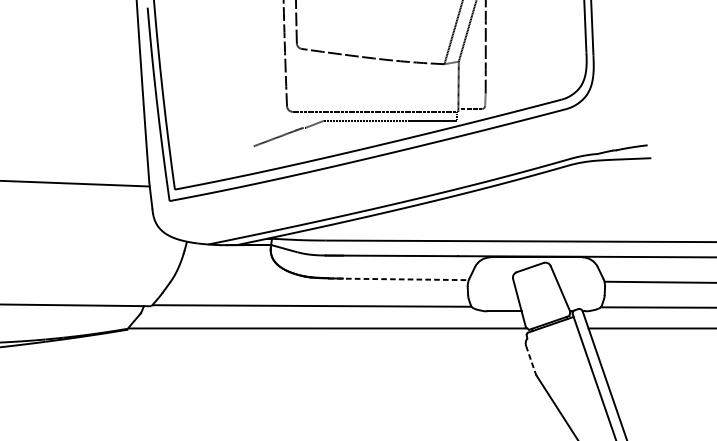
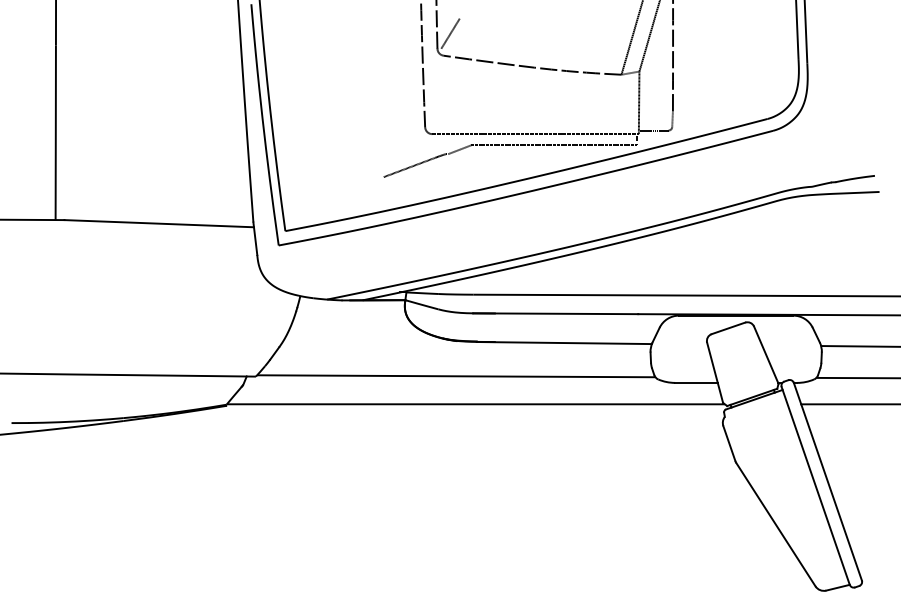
line: (307, 31) -> (450, 33), added
line: (398, 279) -> (564, 343), dashed -> solid
line: (531, 360) -> (729, 444), dashed -> solid

